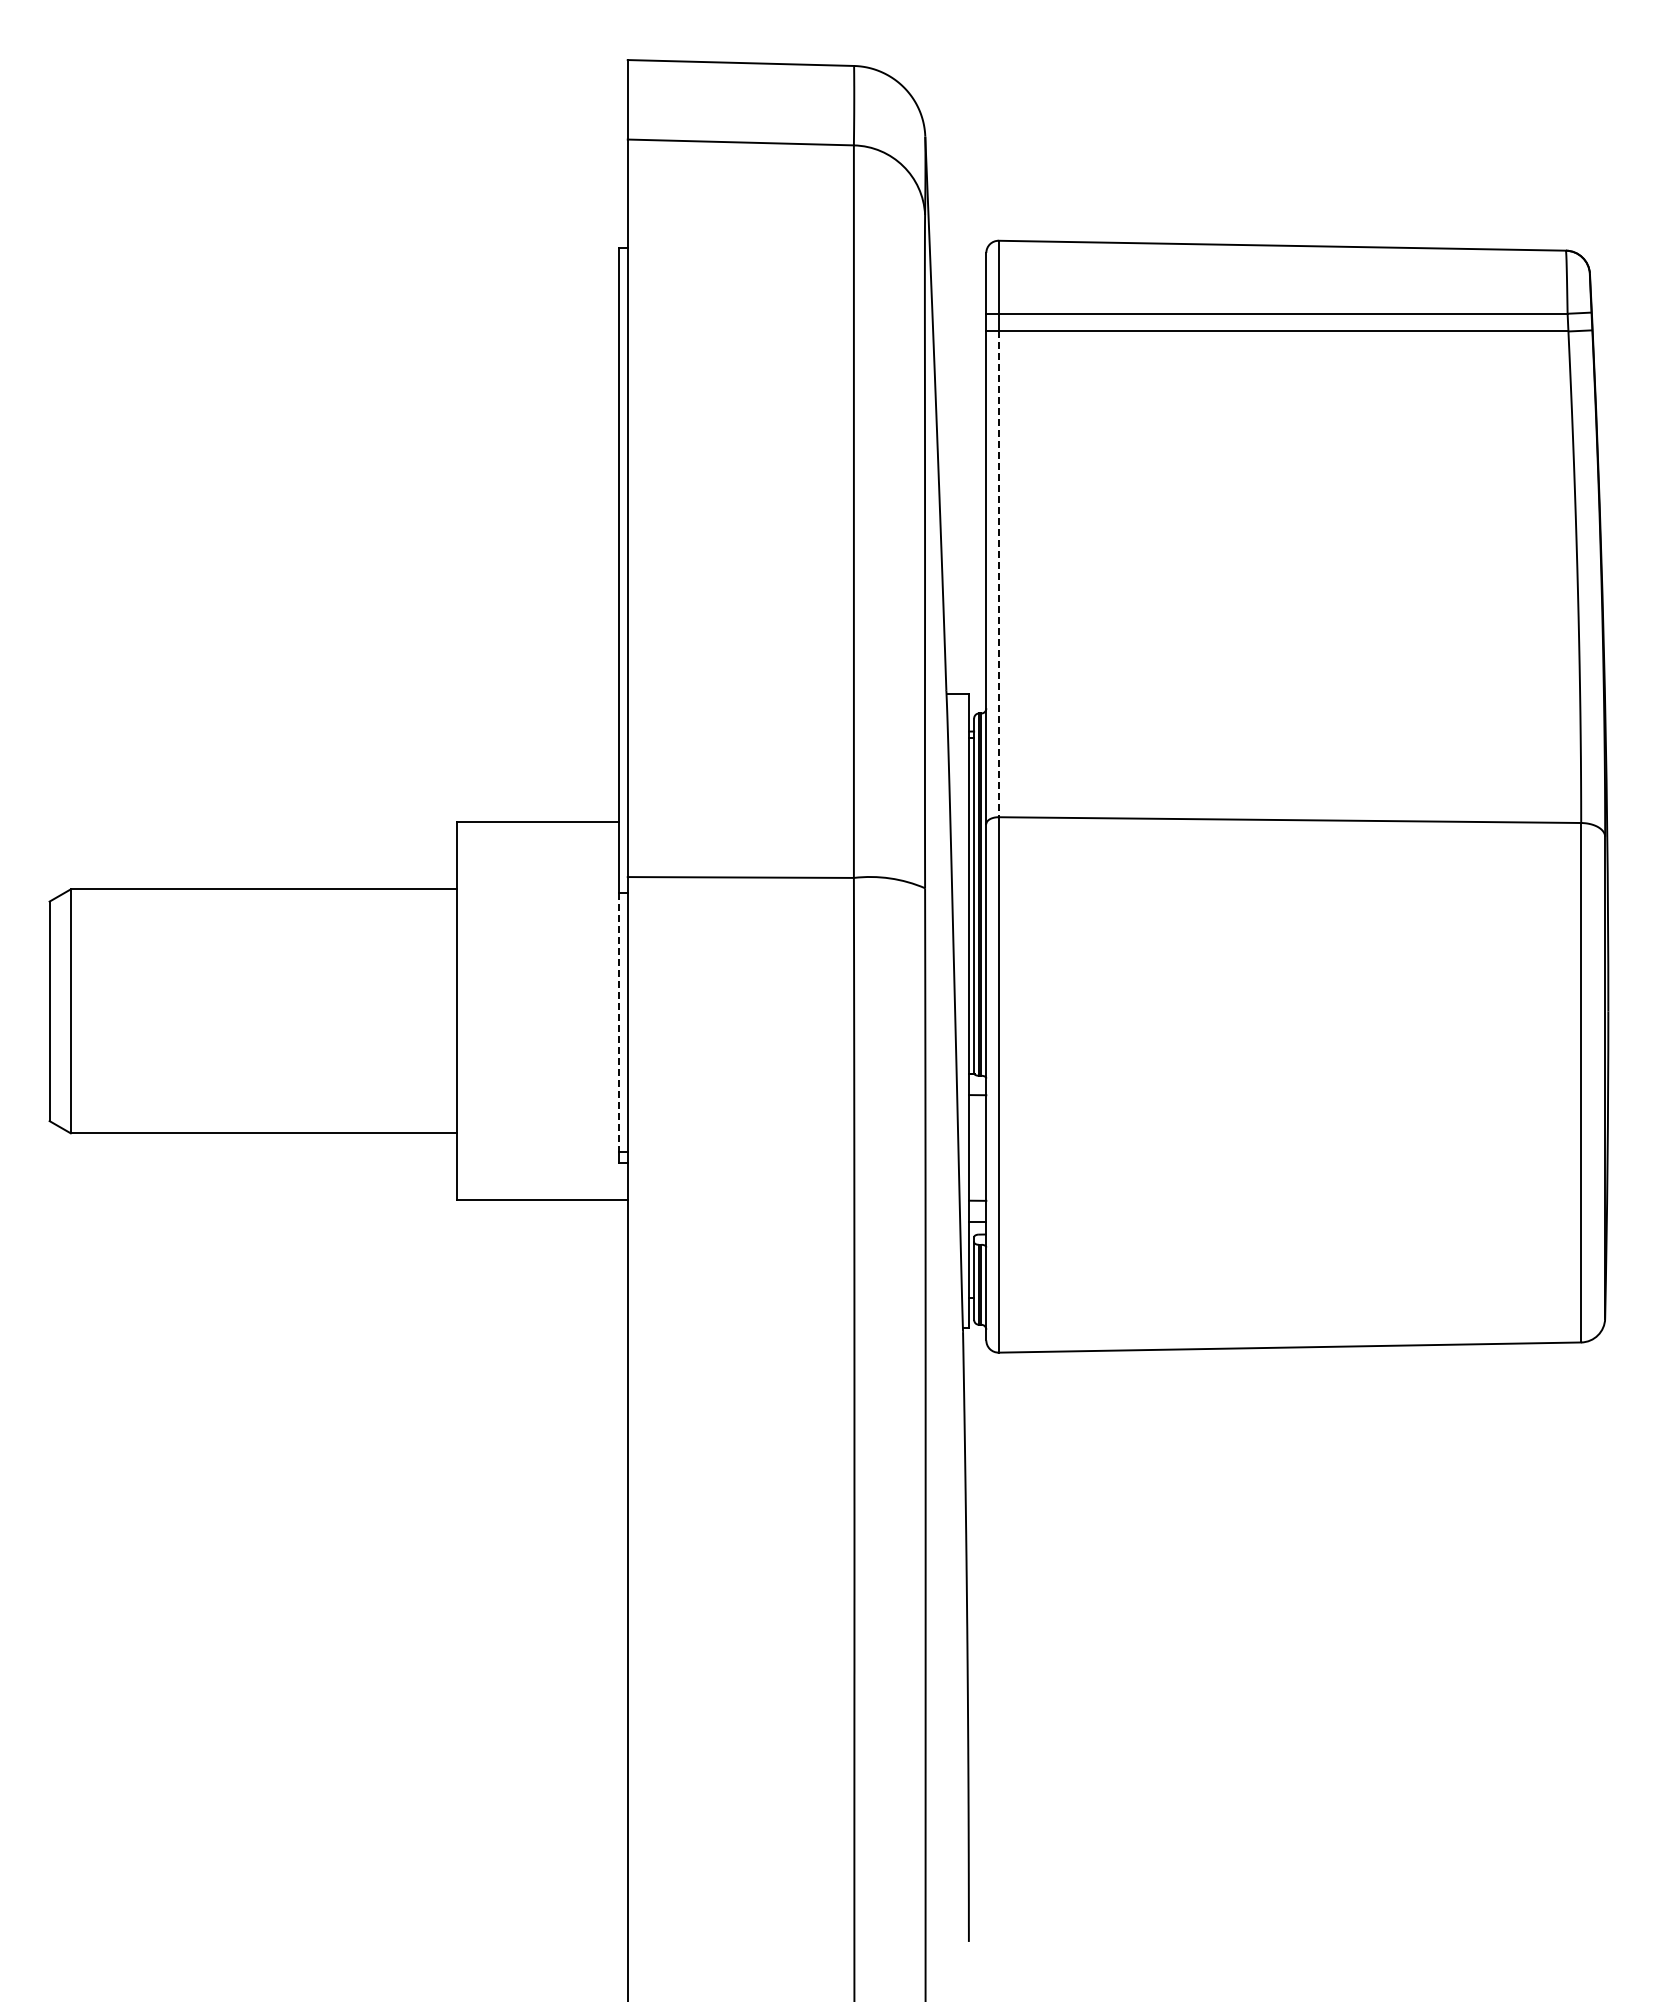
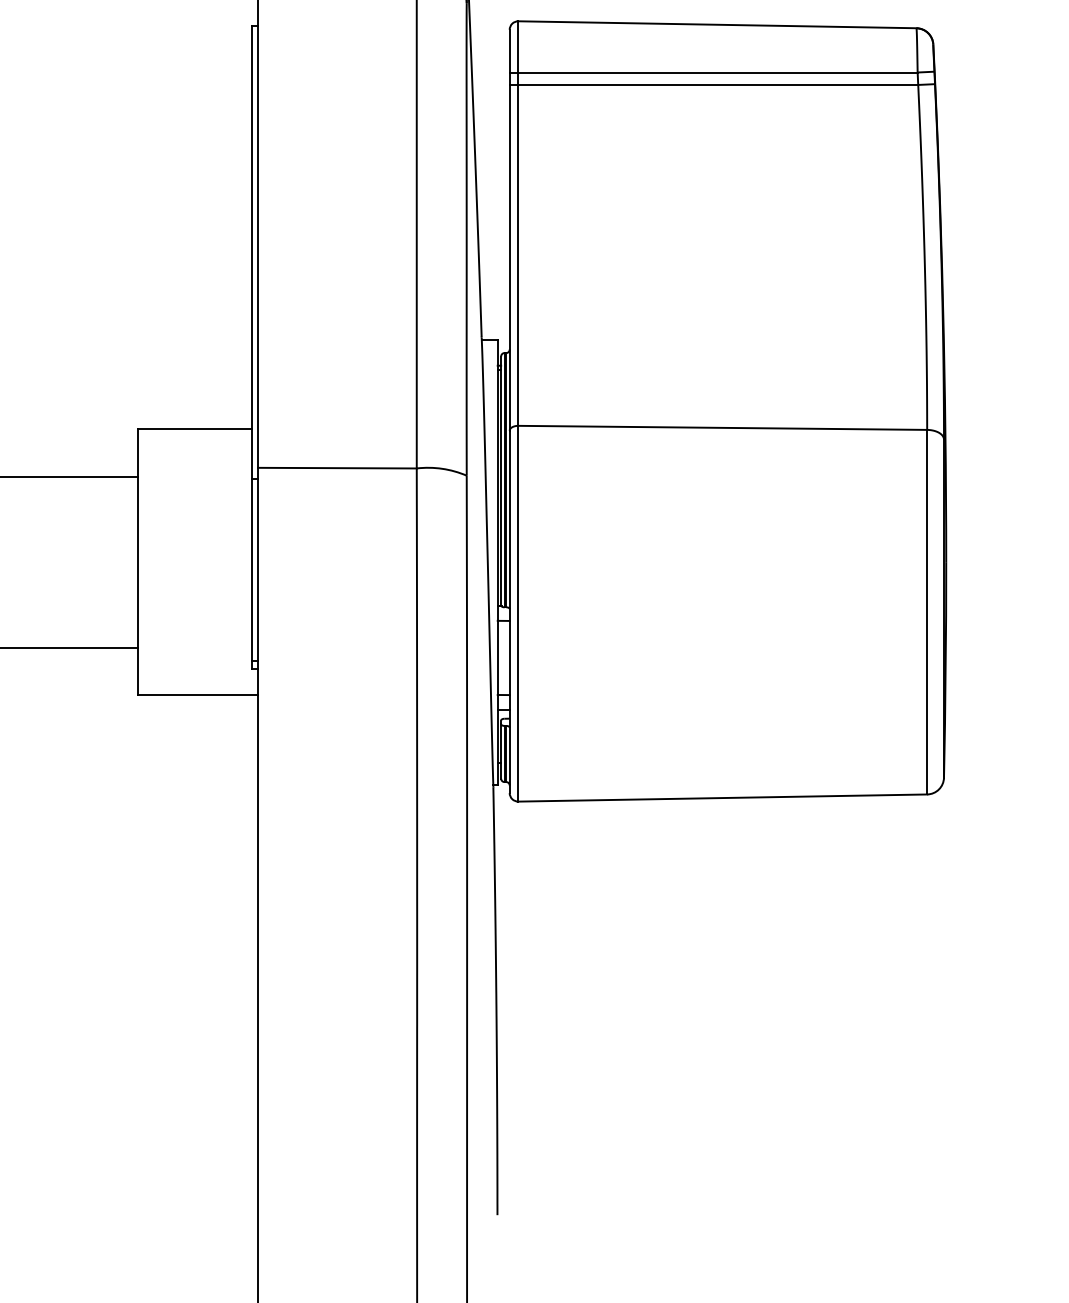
line: (998, 574) -> (518, 255), dashed -> solid
line: (619, 1023) -> (252, 570), dashed -> solid

